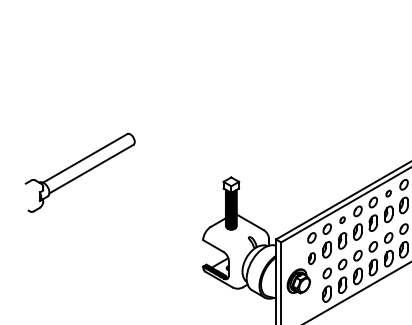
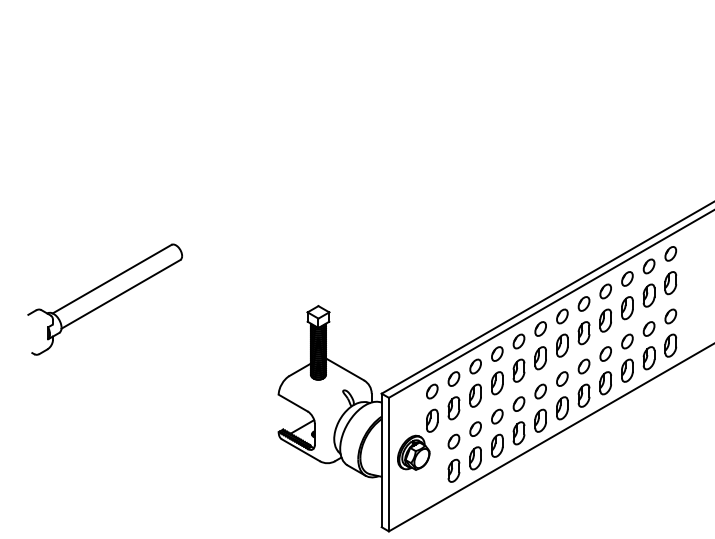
part: (388, 193) -> (540, 328), size x1.67
part: (342, 220) -> (475, 366), size x1.67
part: (312, 258) -> (432, 420), size x1.43

